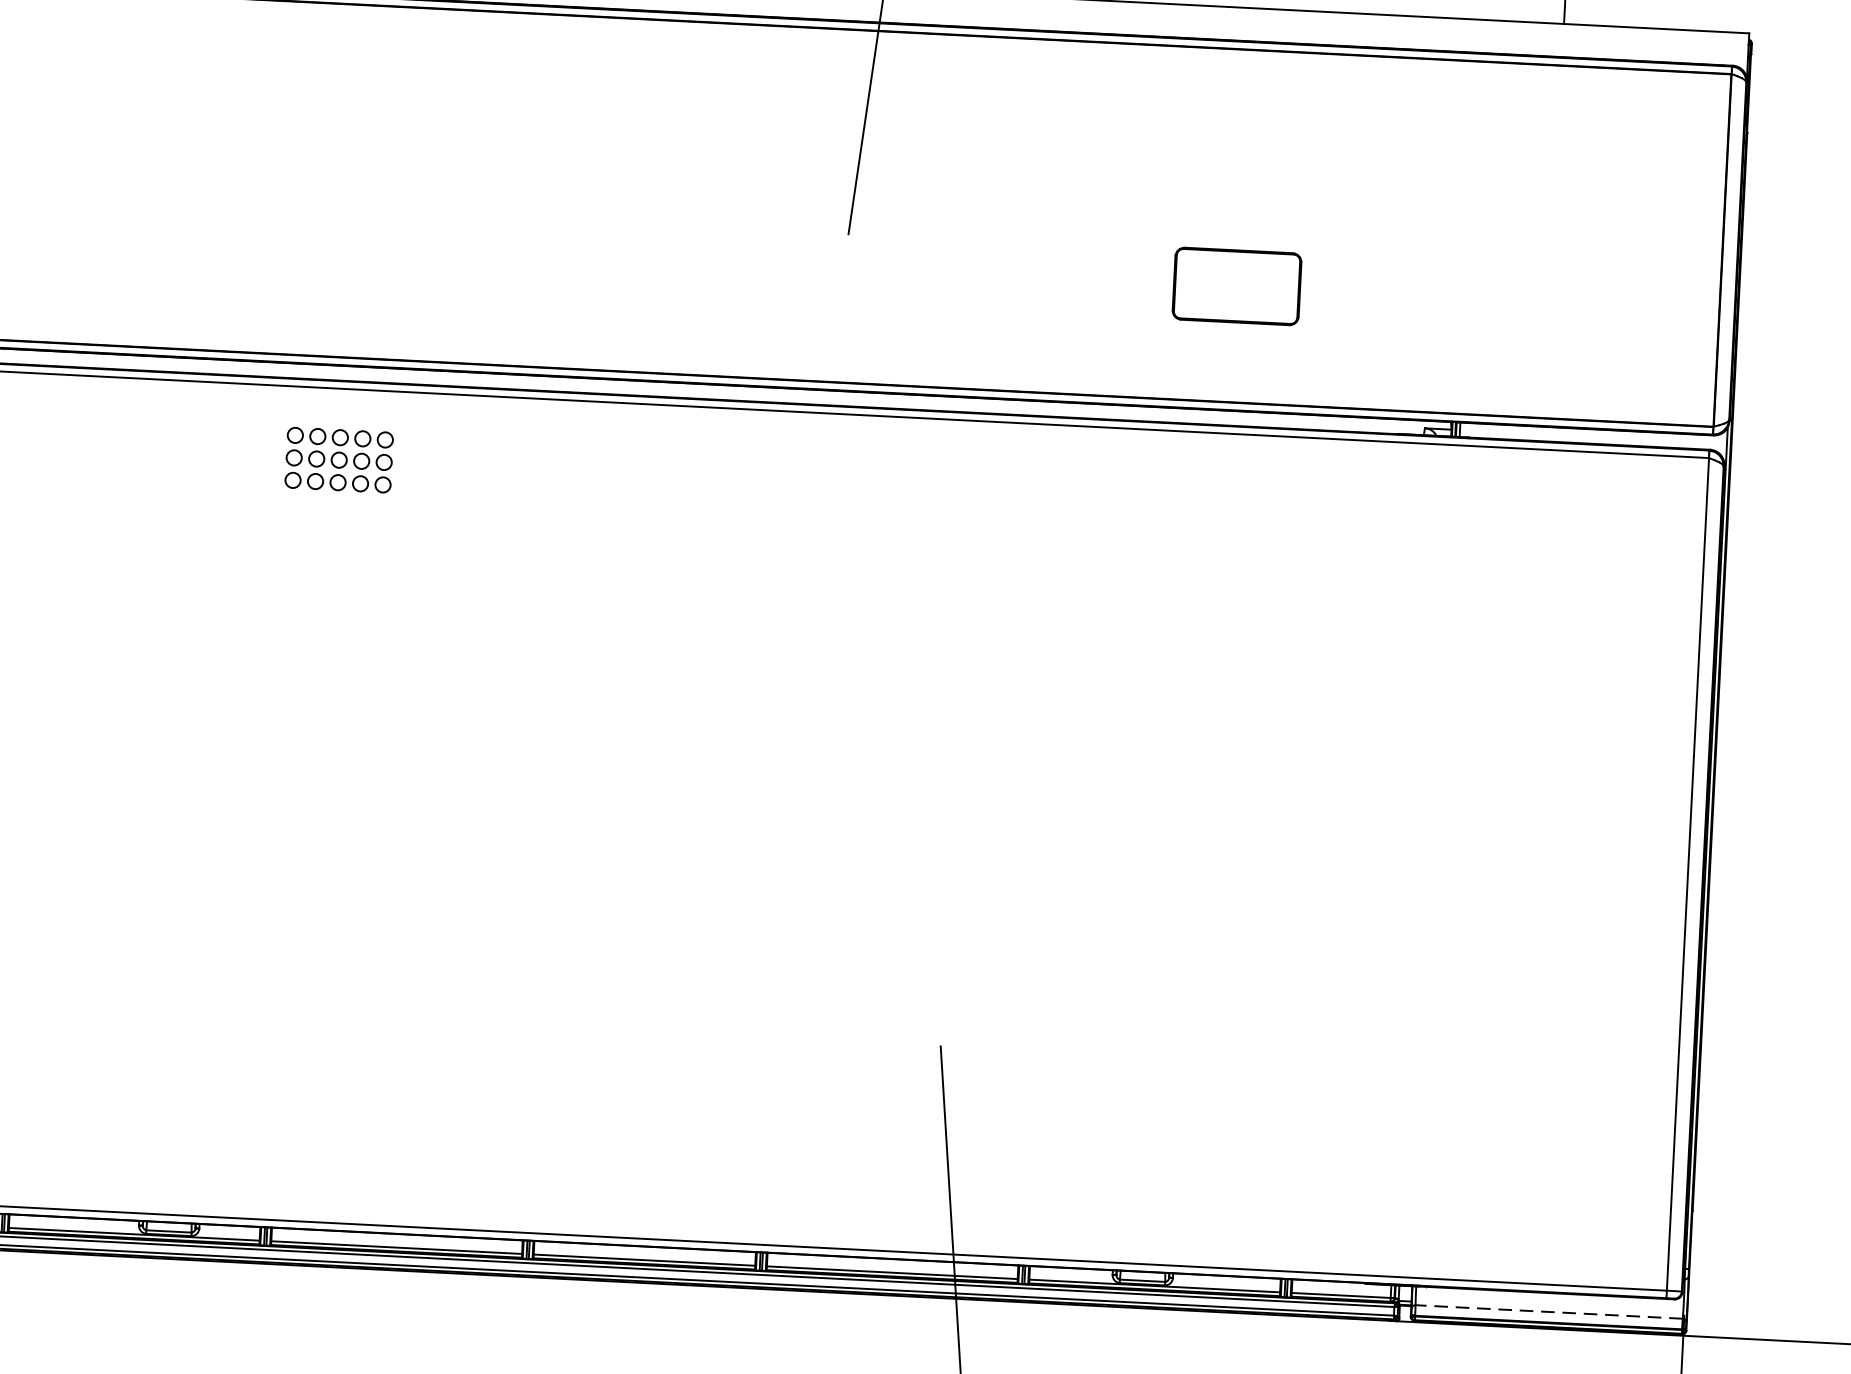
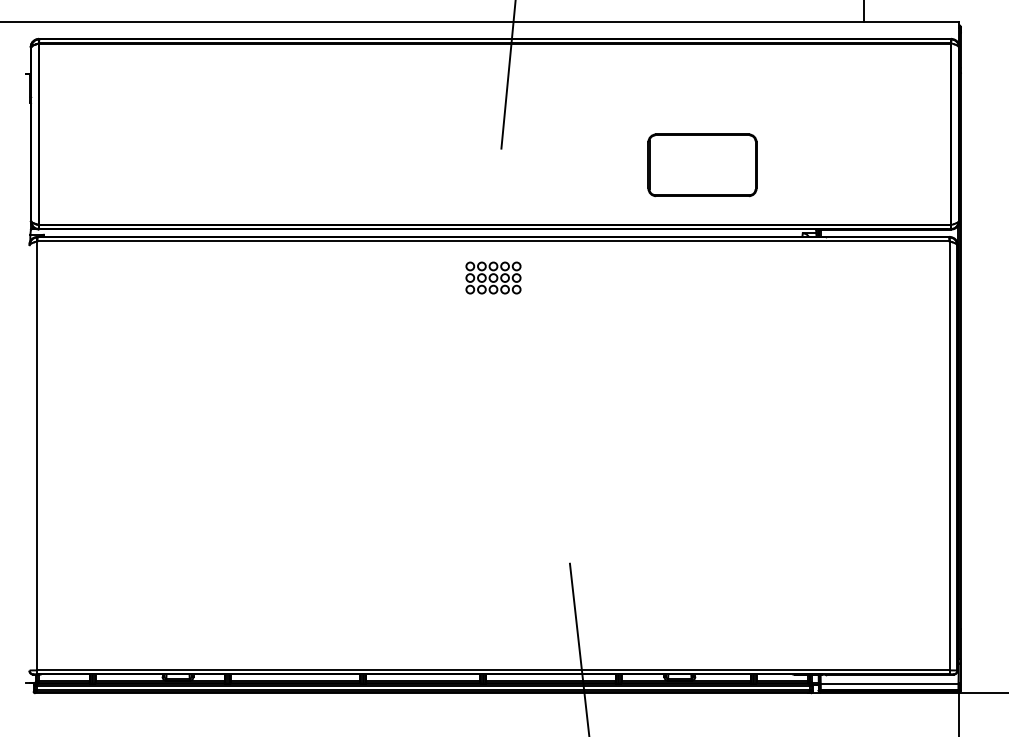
part: (1237, 286) -> (702, 165), size x1.67
part: (339, 459) -> (493, 277), moved
line: (1548, 1312) -> (889, 684), dashed -> solid

